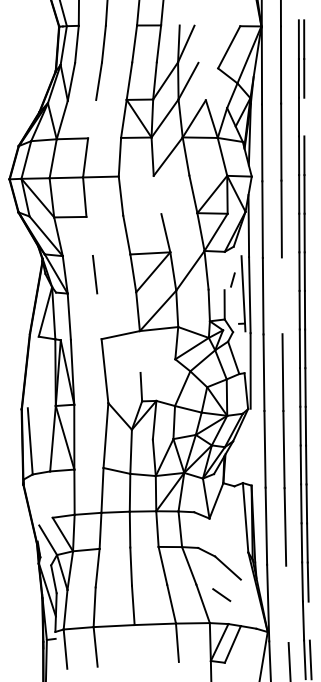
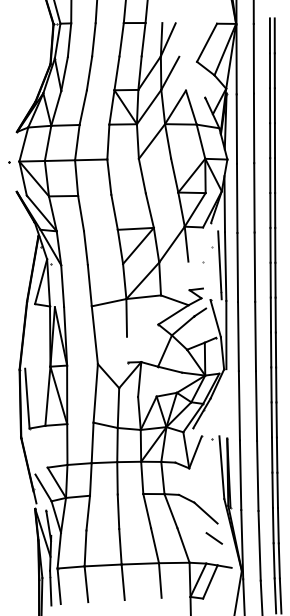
line: (303, 116) -> (274, 105), added
line: (91, 118) -> (82, 107), added
line: (156, 194) -> (141, 175), added
line: (89, 236) -> (80, 213), added
line: (281, 295) -> (254, 266), added
line: (99, 316) -> (89, 285), added
line: (140, 351) -> (126, 317), added
line: (238, 352) -> (215, 318), added
line: (53, 581) -> (48, 525), added
line: (220, 595) -> (213, 538), moved
line: (287, 603) -> (259, 545), added
line: (308, 620) -> (278, 560), added
line: (135, 644) -> (122, 582), added
line: (55, 650) -> (50, 587), added

